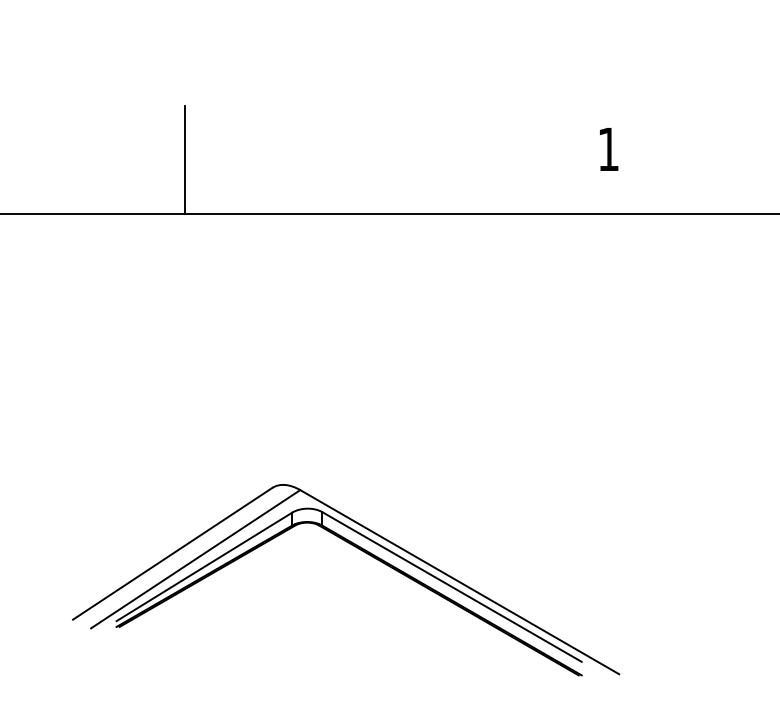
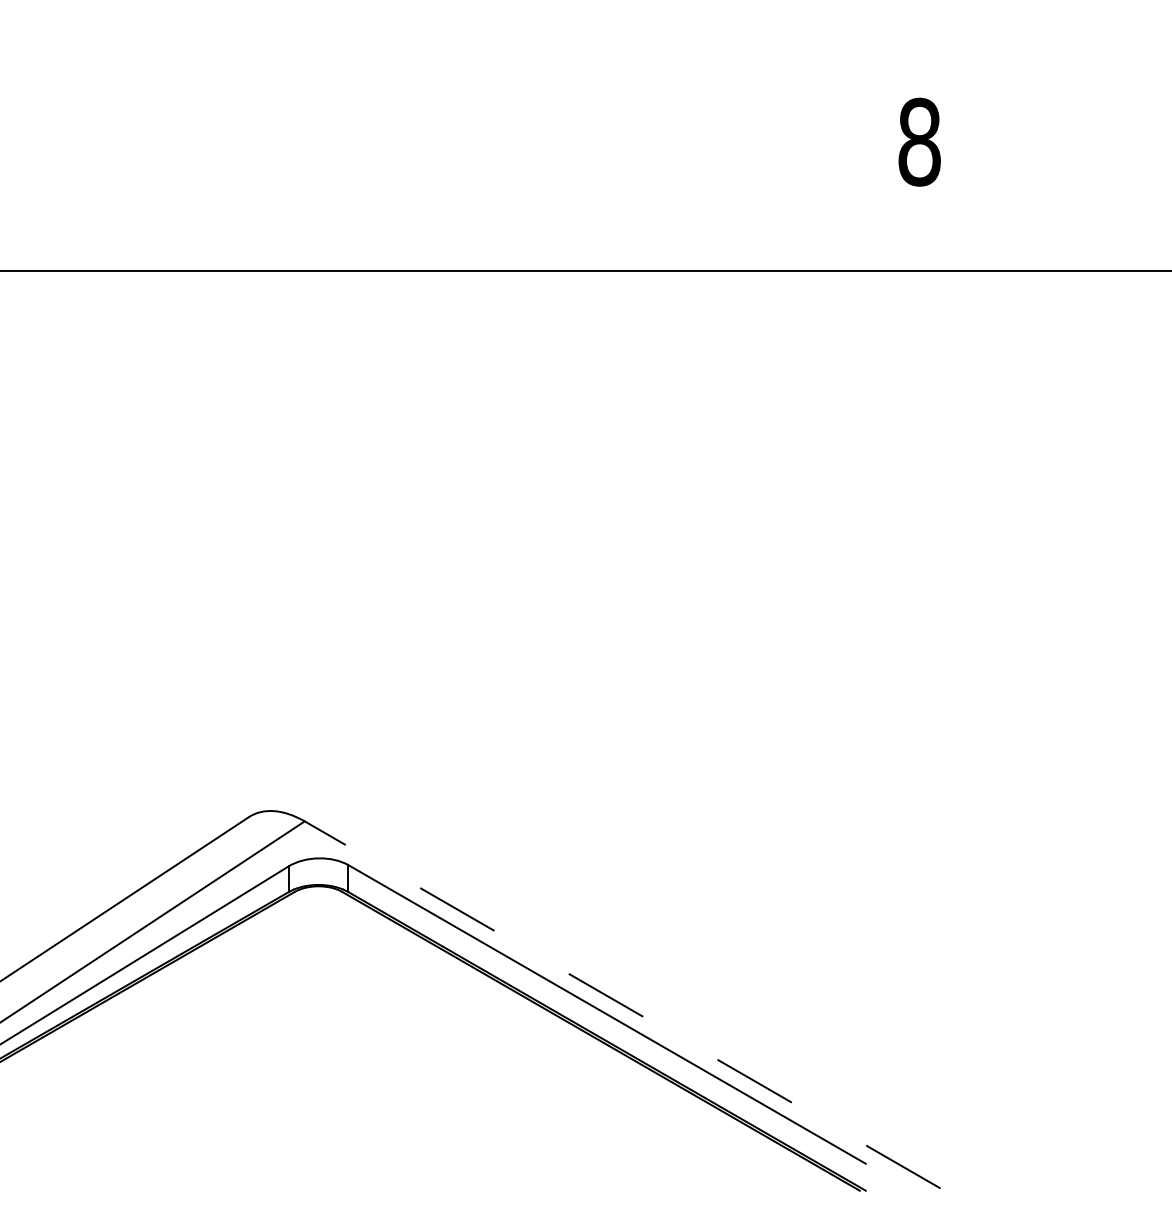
text: (608, 149) -> (919, 142), 1 -> 8
line: (184, 160) -> (73, 164), removed
line: (459, 581) -> (622, 1003), solid -> dashed

